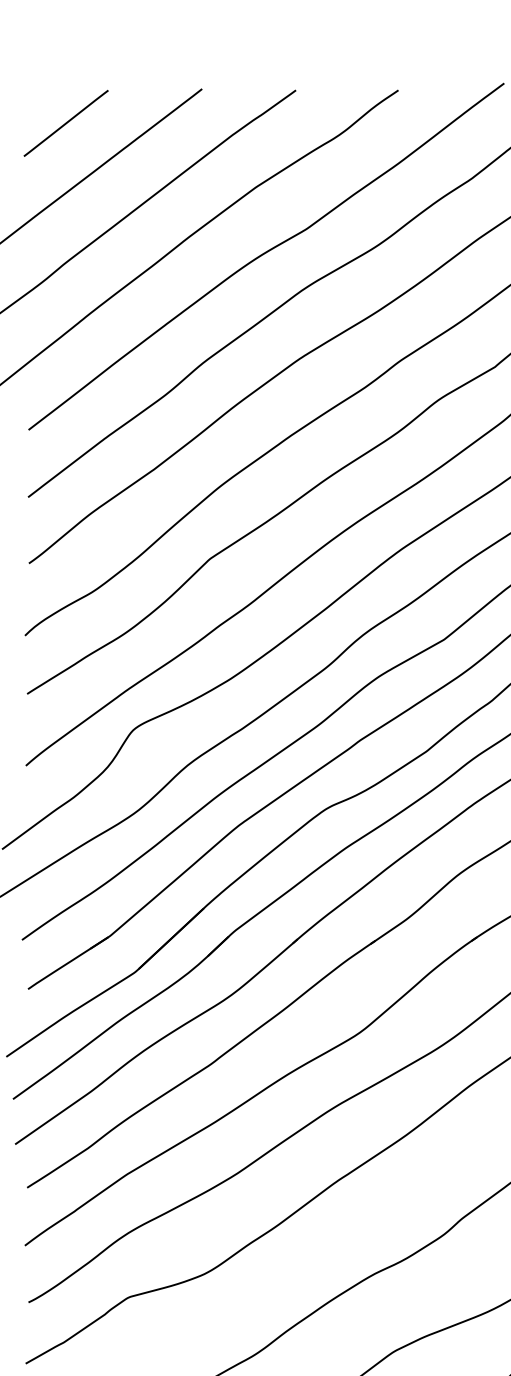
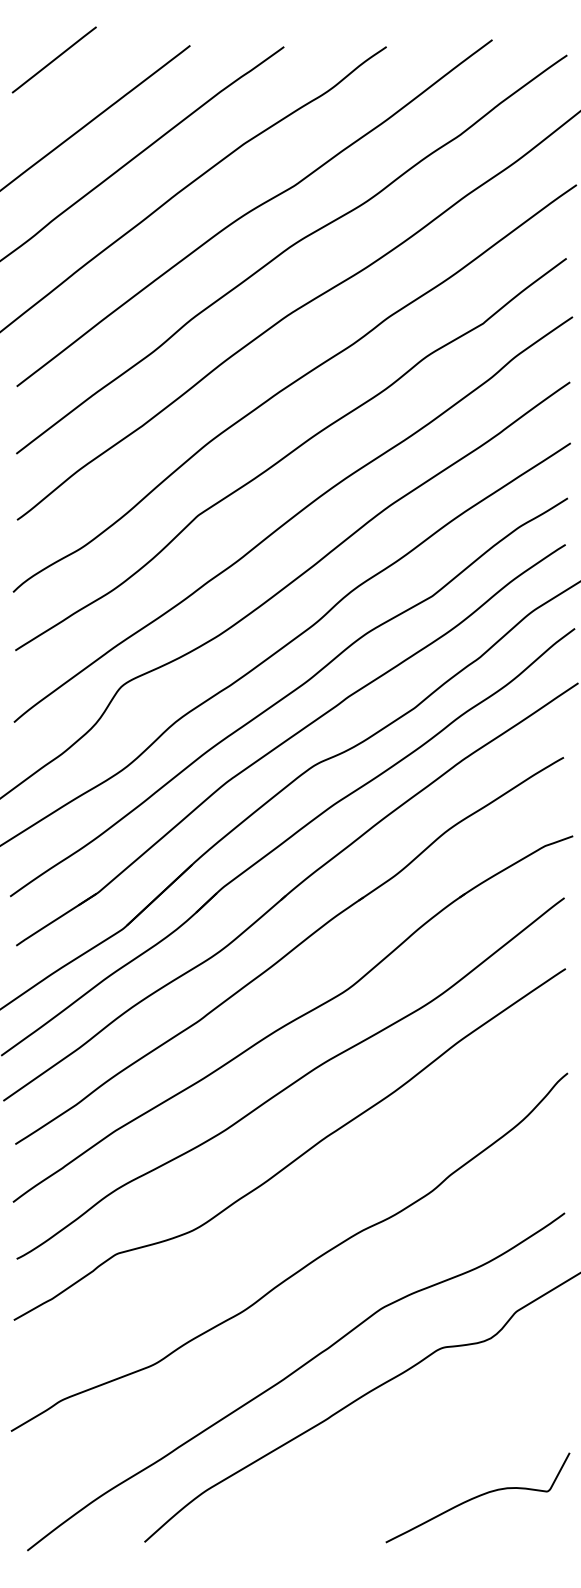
line: (65, 122) -> (53, 59), moved

